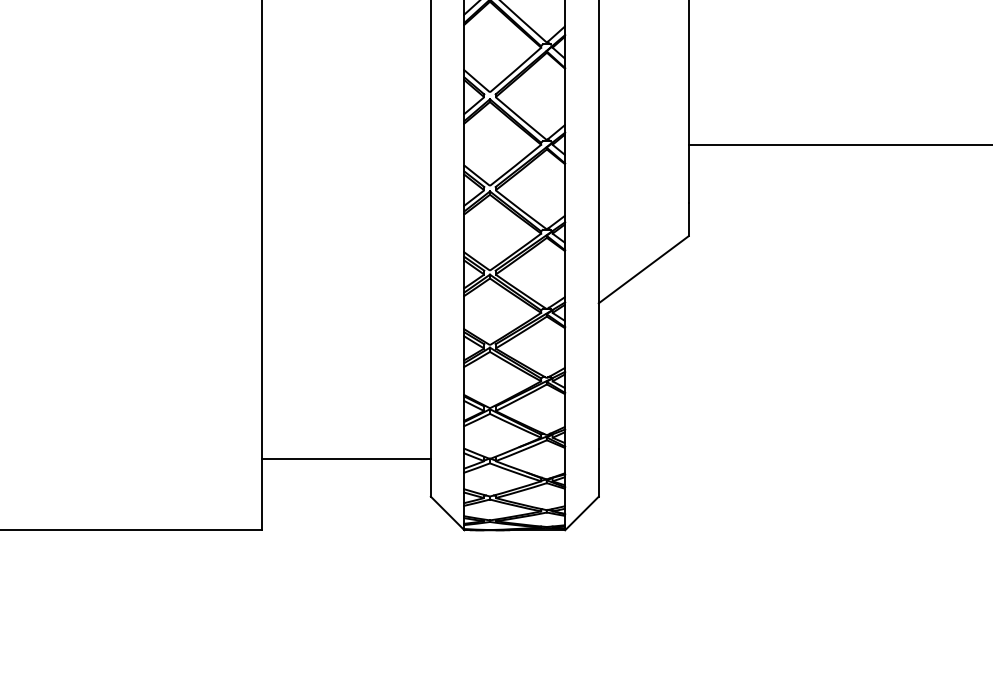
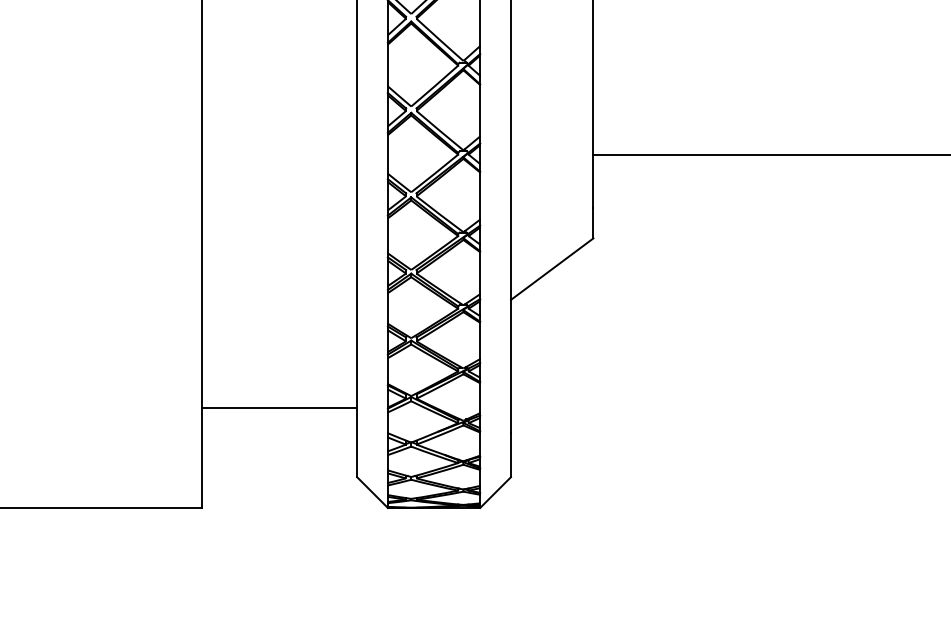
line: (346, 458) -> (279, 407), moved

